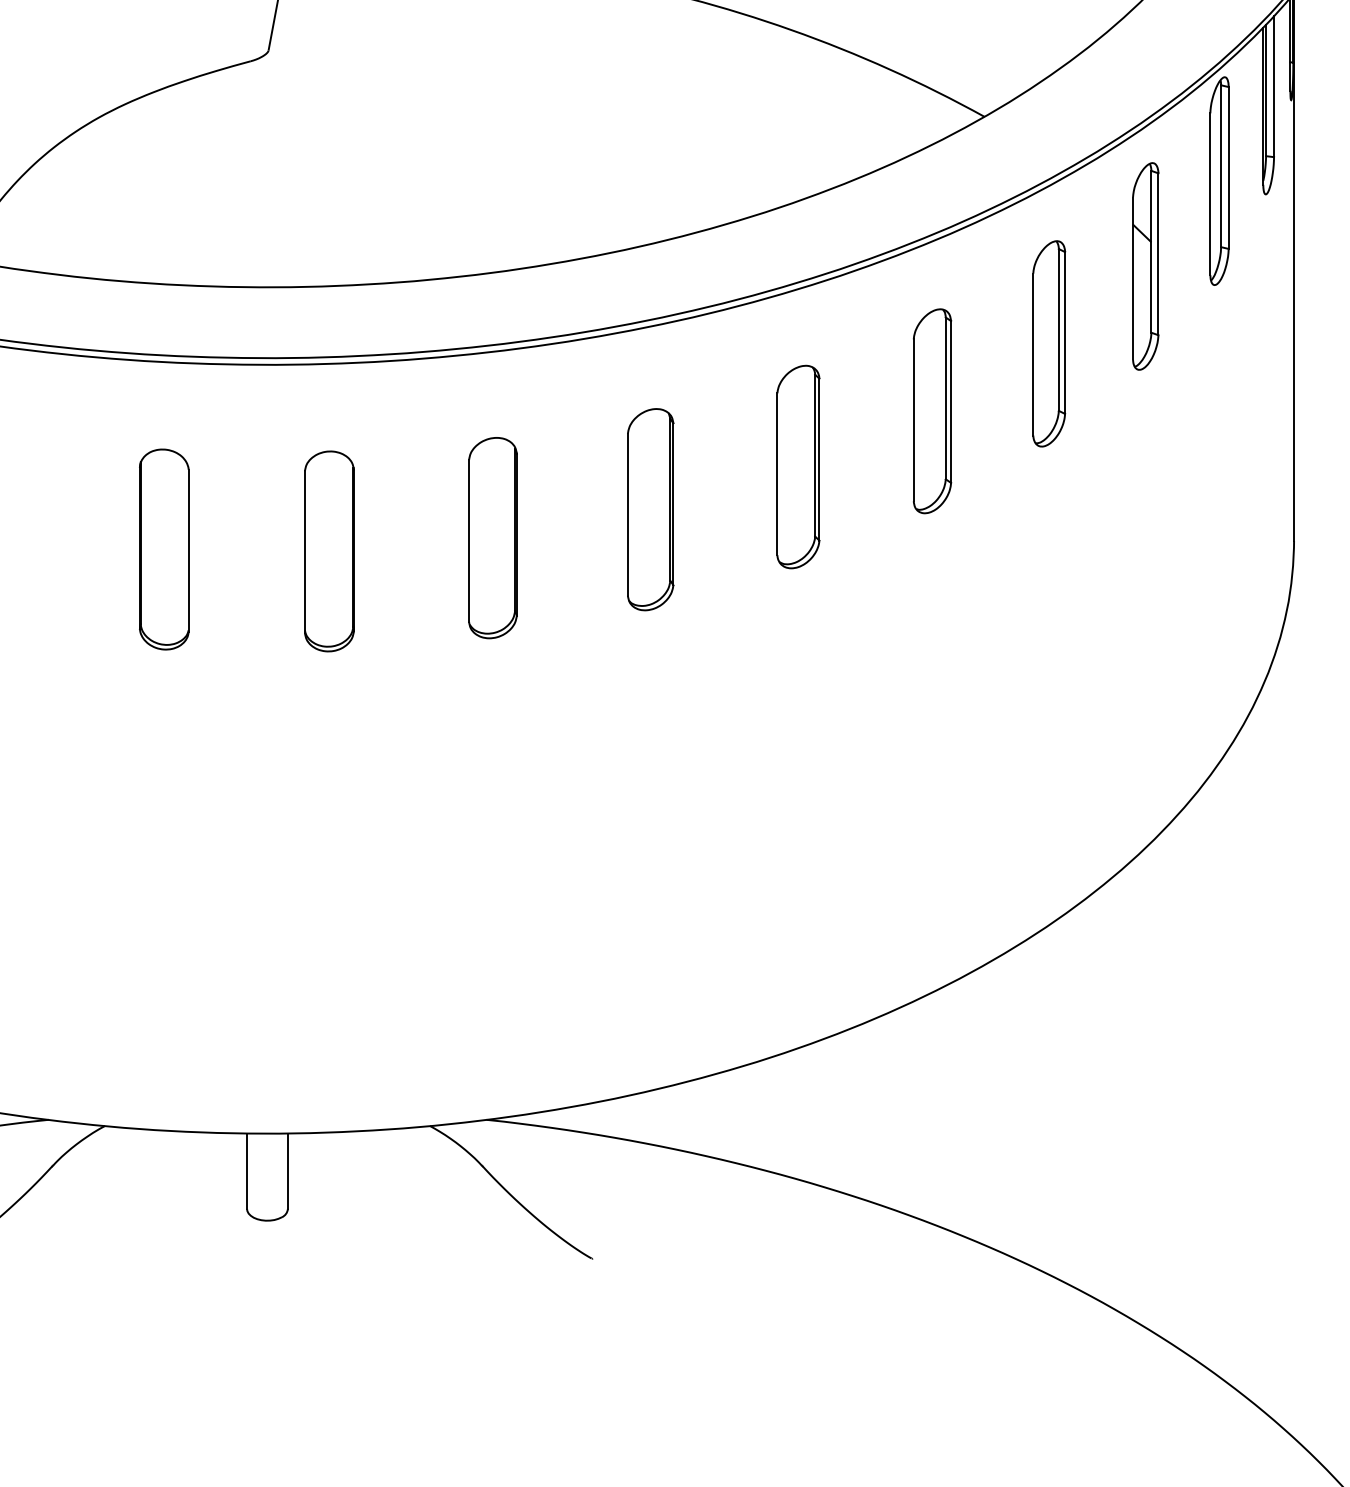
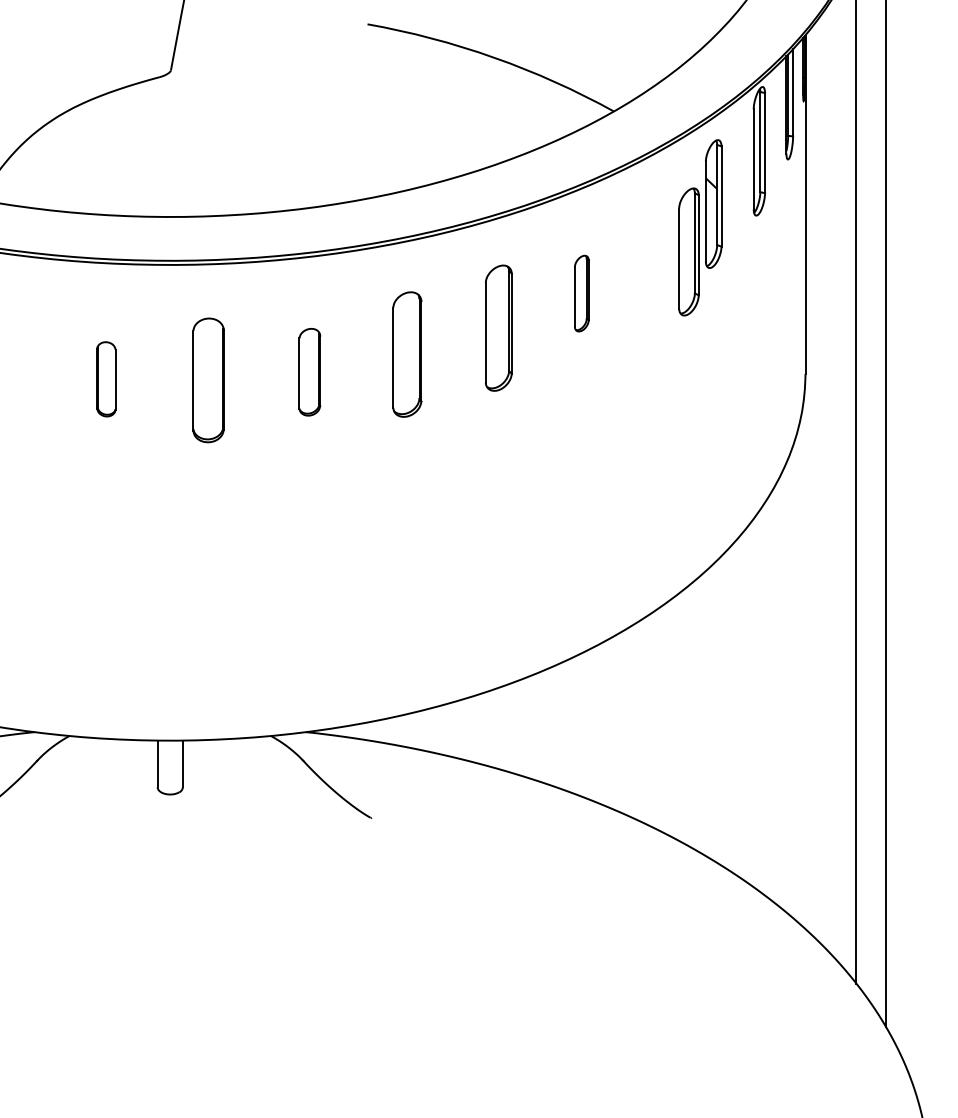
part: (1048, 343) -> (688, 251), moved
part: (932, 410) -> (581, 293), size x0.6
part: (492, 538) -> (309, 372), size x0.7
part: (164, 549) -> (106, 379), size x0.6

